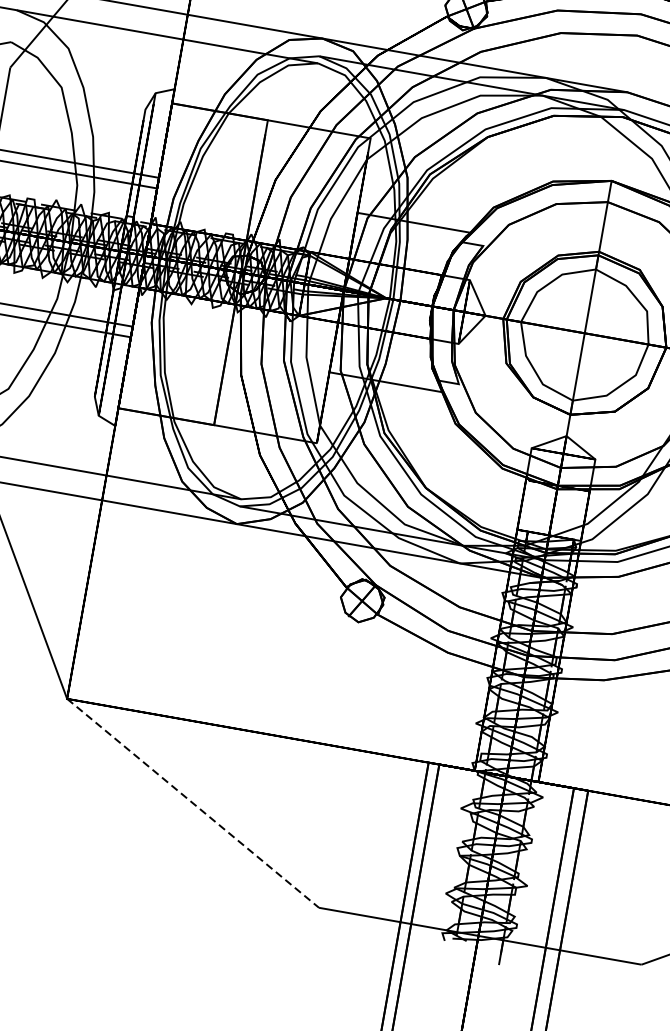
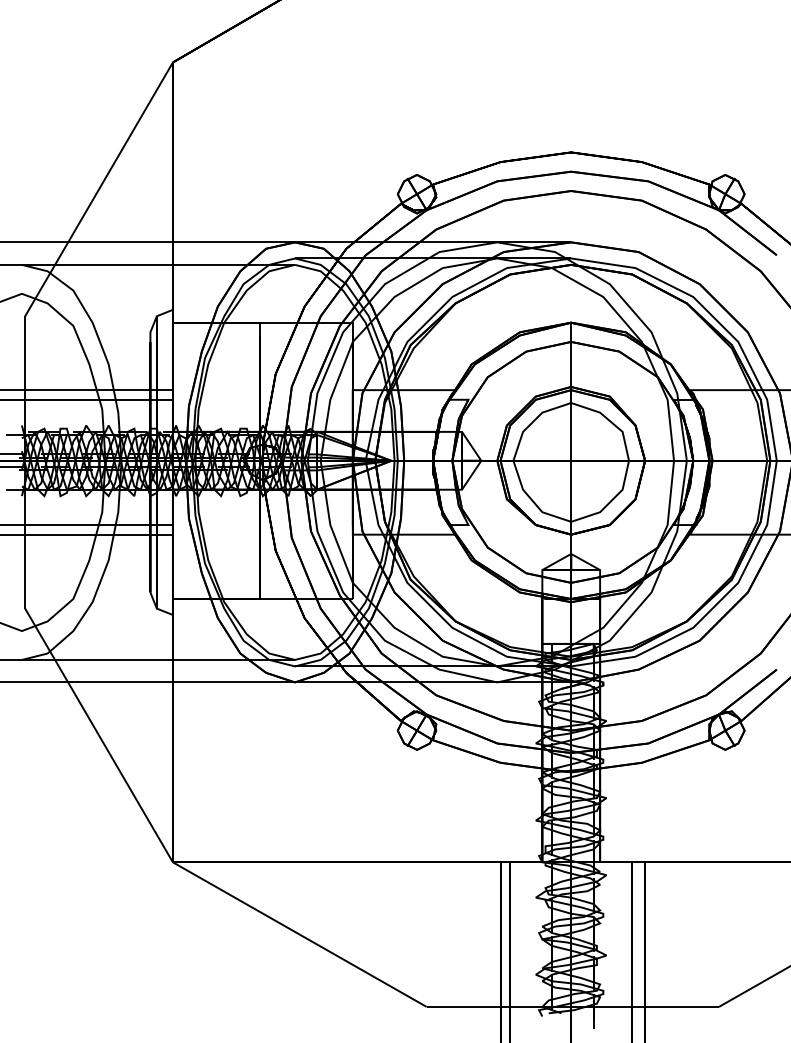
line: (193, 803) -> (300, 934), dashed -> solid

